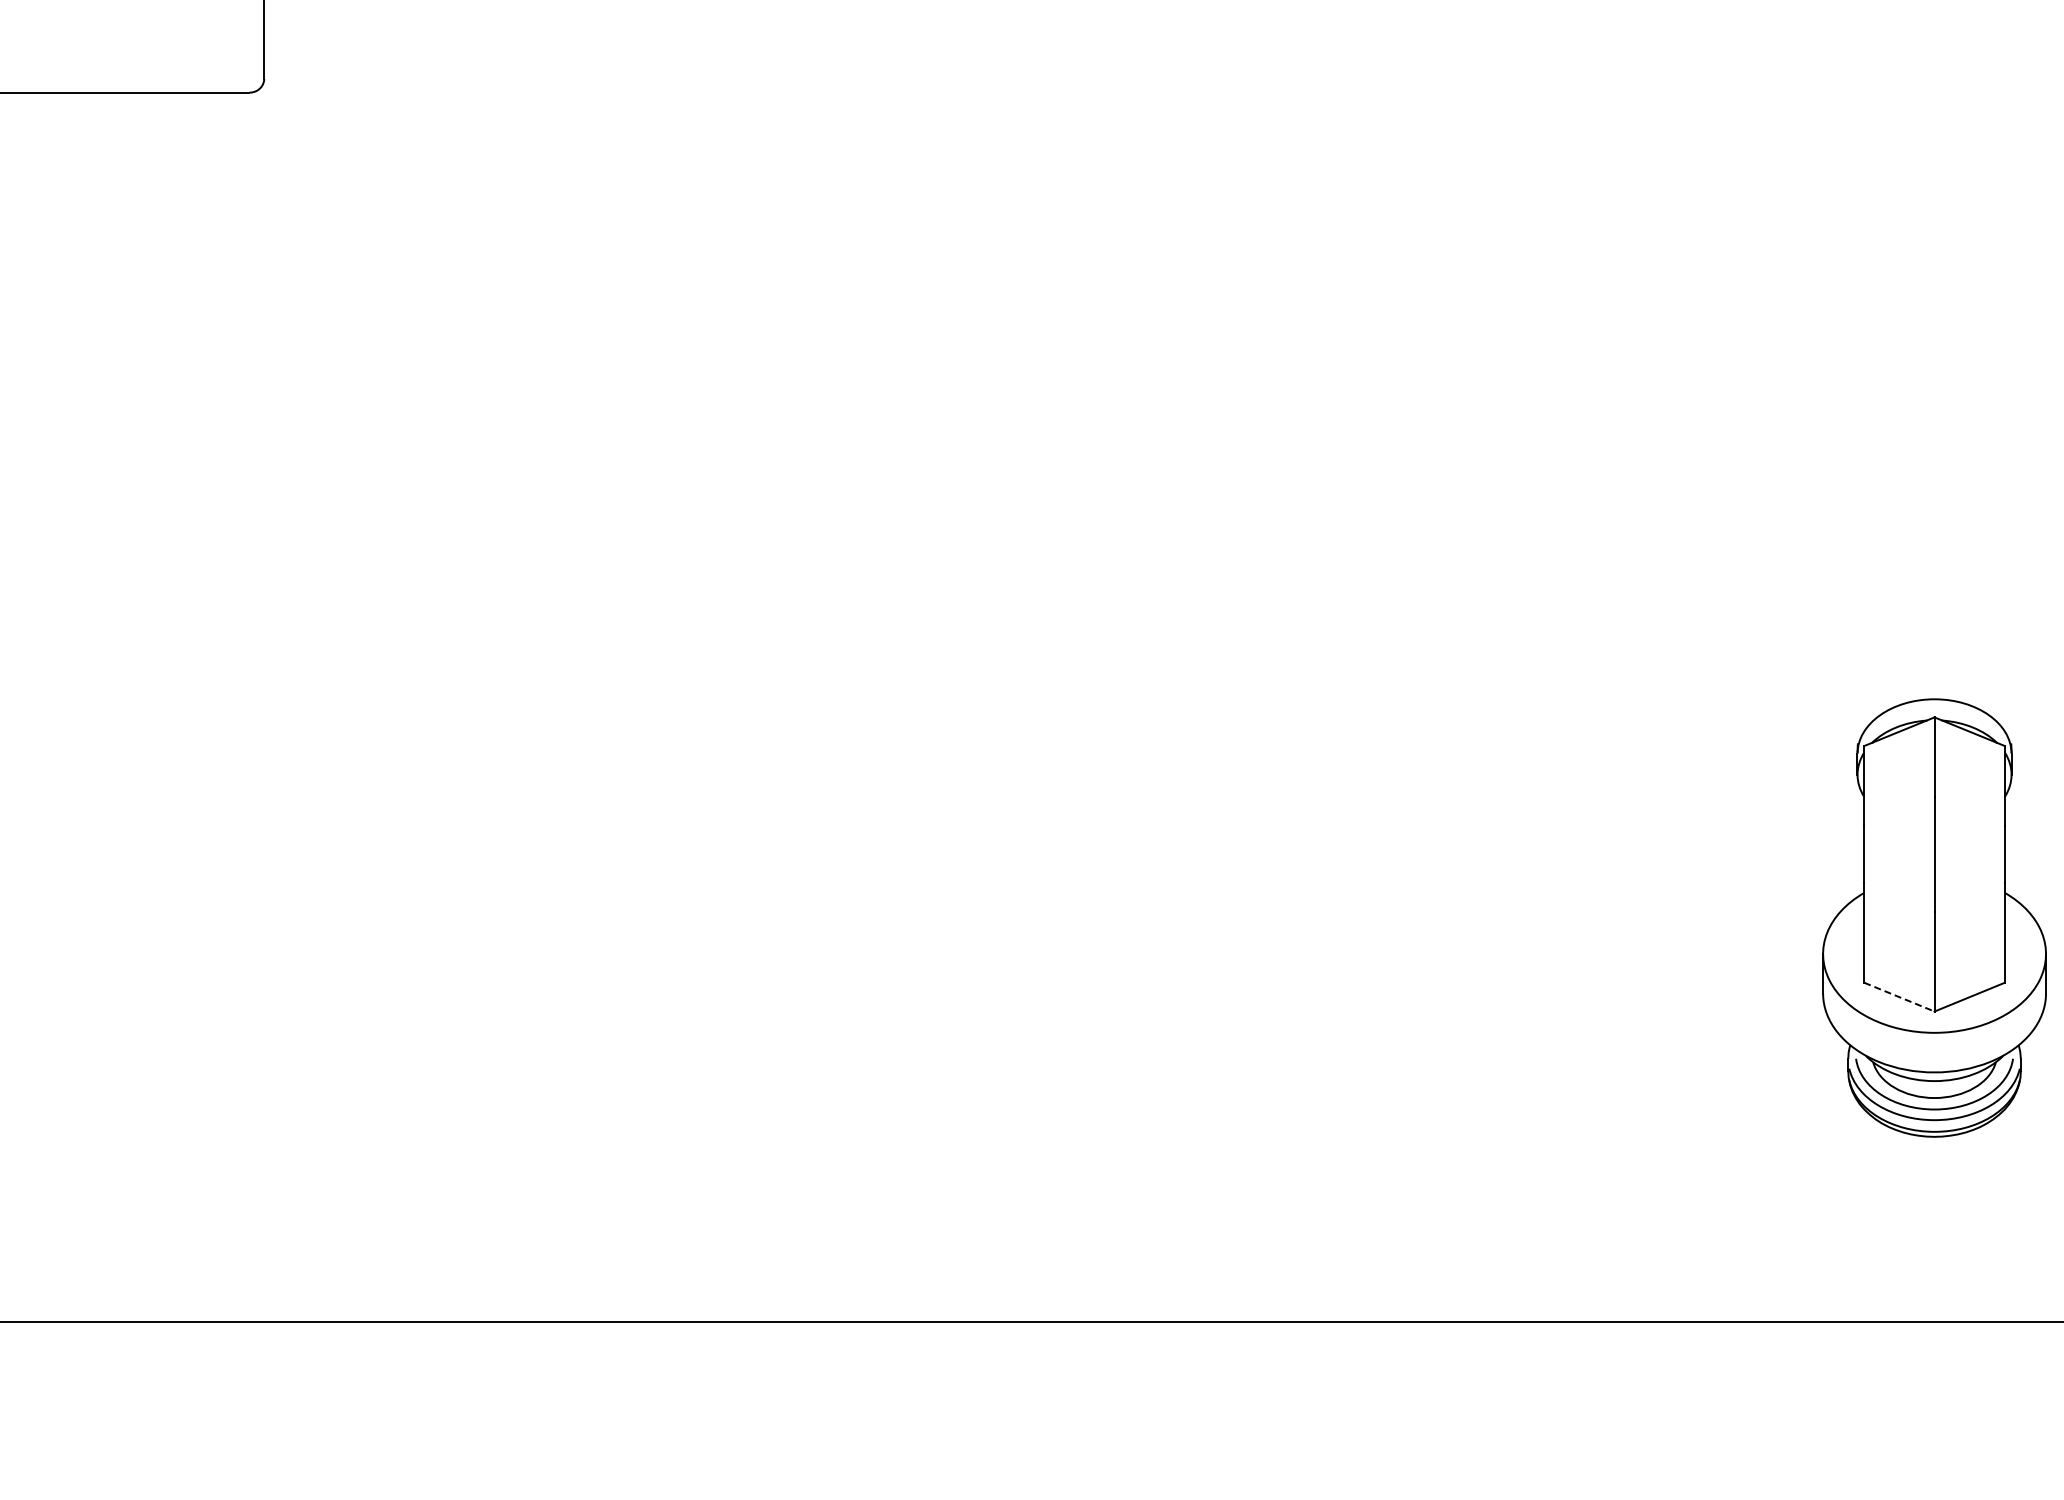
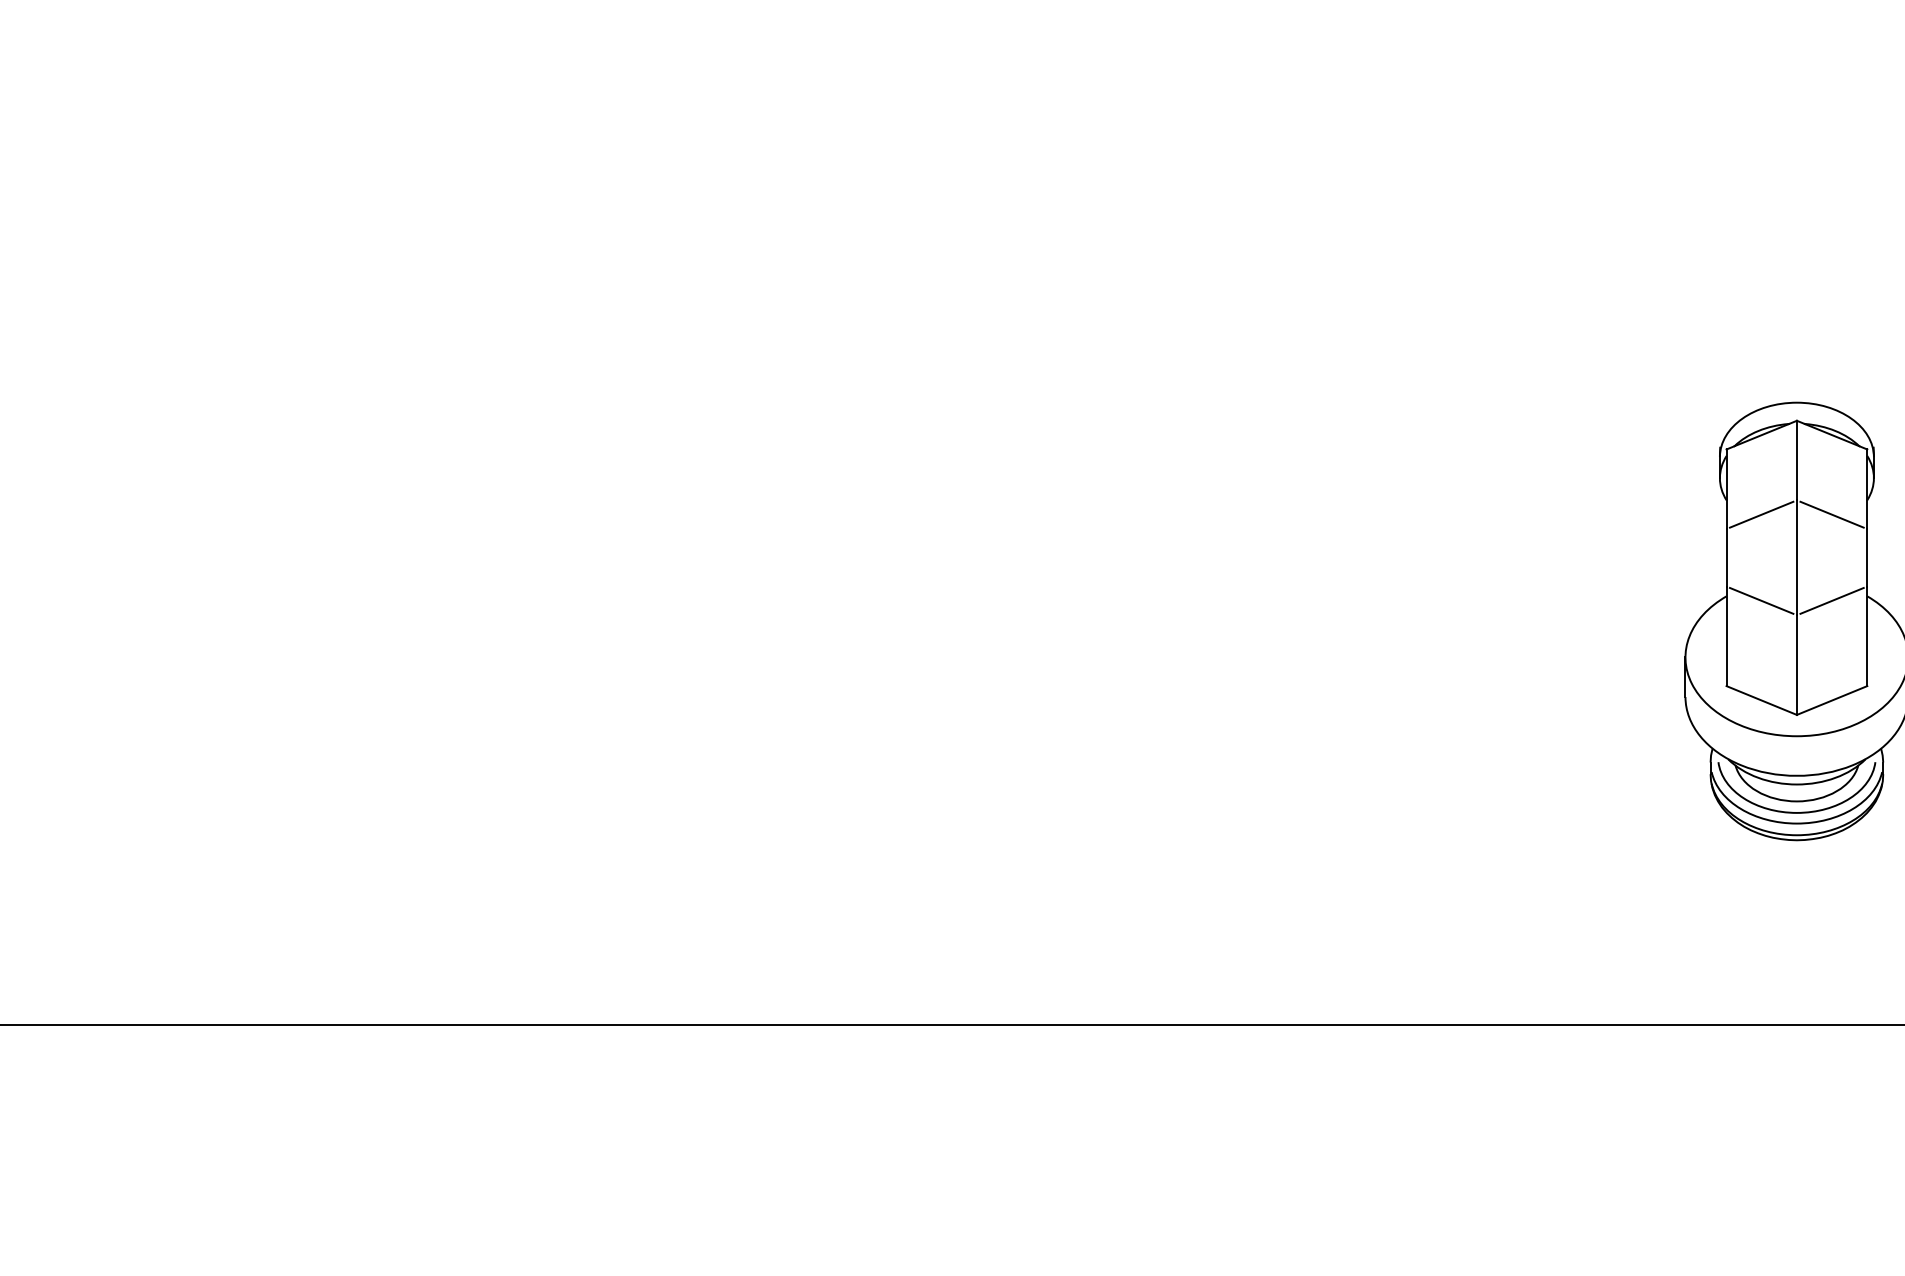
line: (1899, 811) -> (1761, 514), added
line: (1969, 811) -> (1831, 514), added
line: (1899, 897) -> (1761, 600), added
line: (1969, 897) -> (1831, 600), added
line: (1899, 997) -> (1761, 700), dashed -> solid

